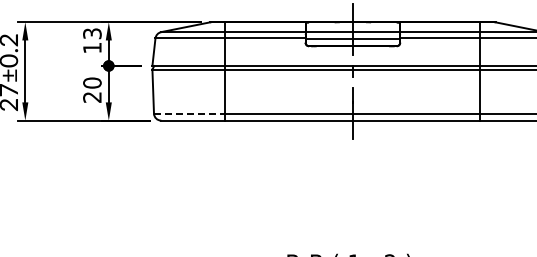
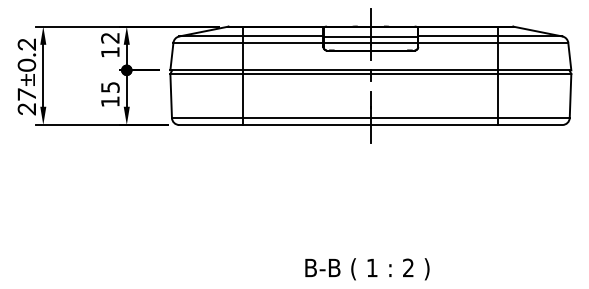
text: (92, 33) -> (110, 37), 13 -> 12
text: (92, 90) -> (110, 94), 20 -> 15
line: (189, 113) -> (207, 117), dashed -> solid

